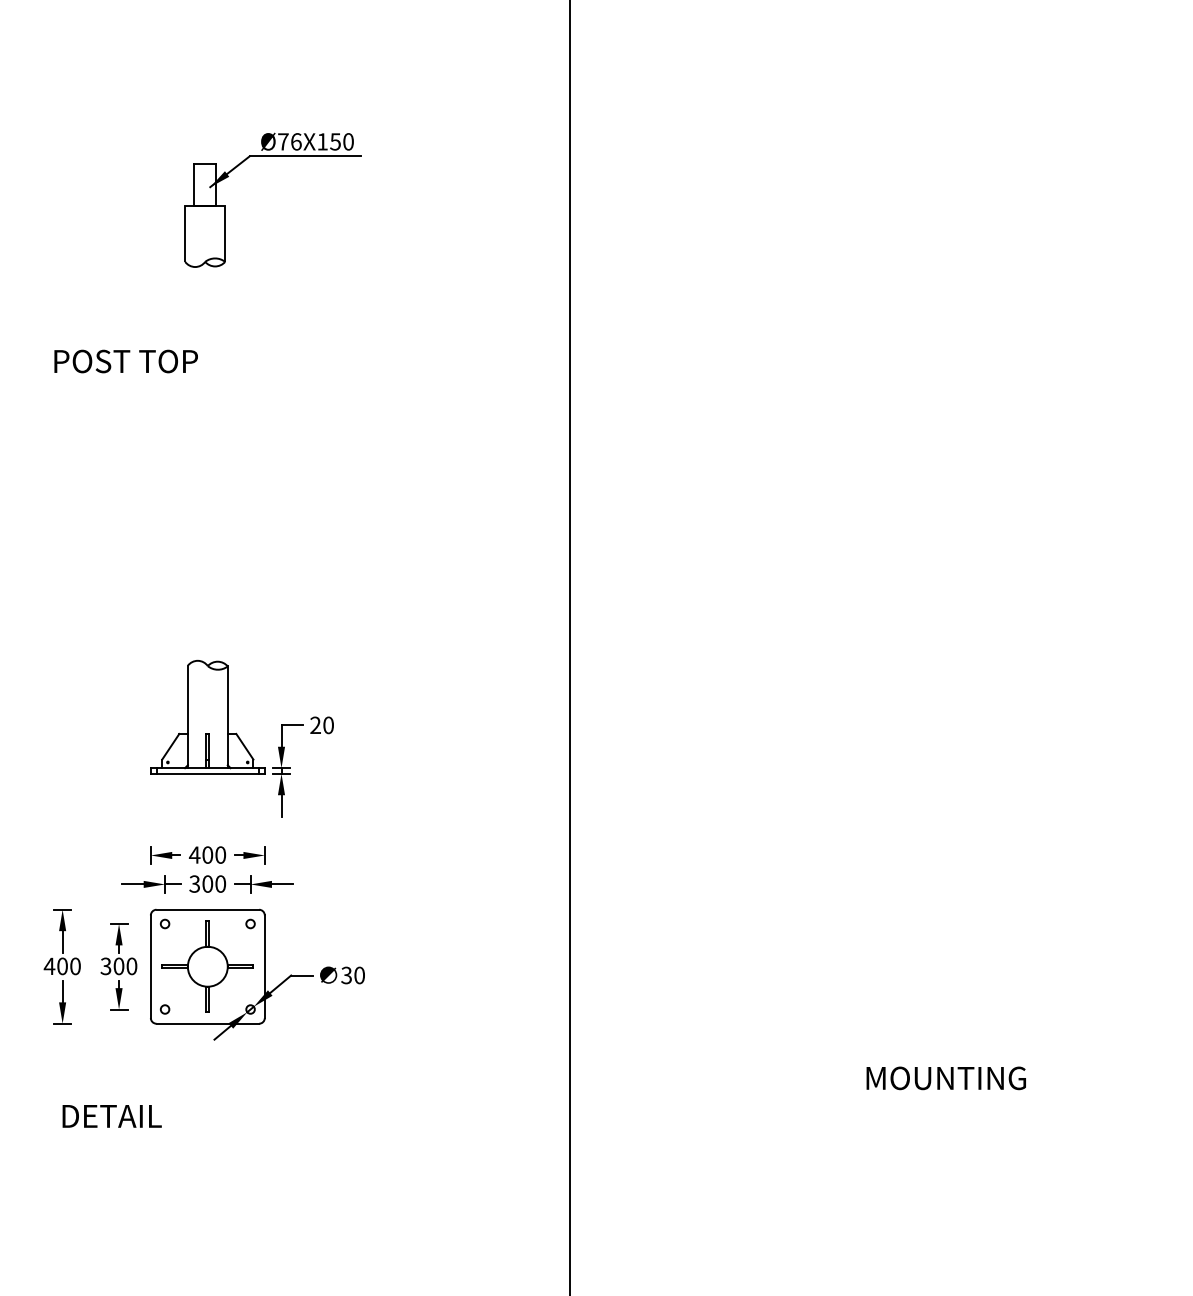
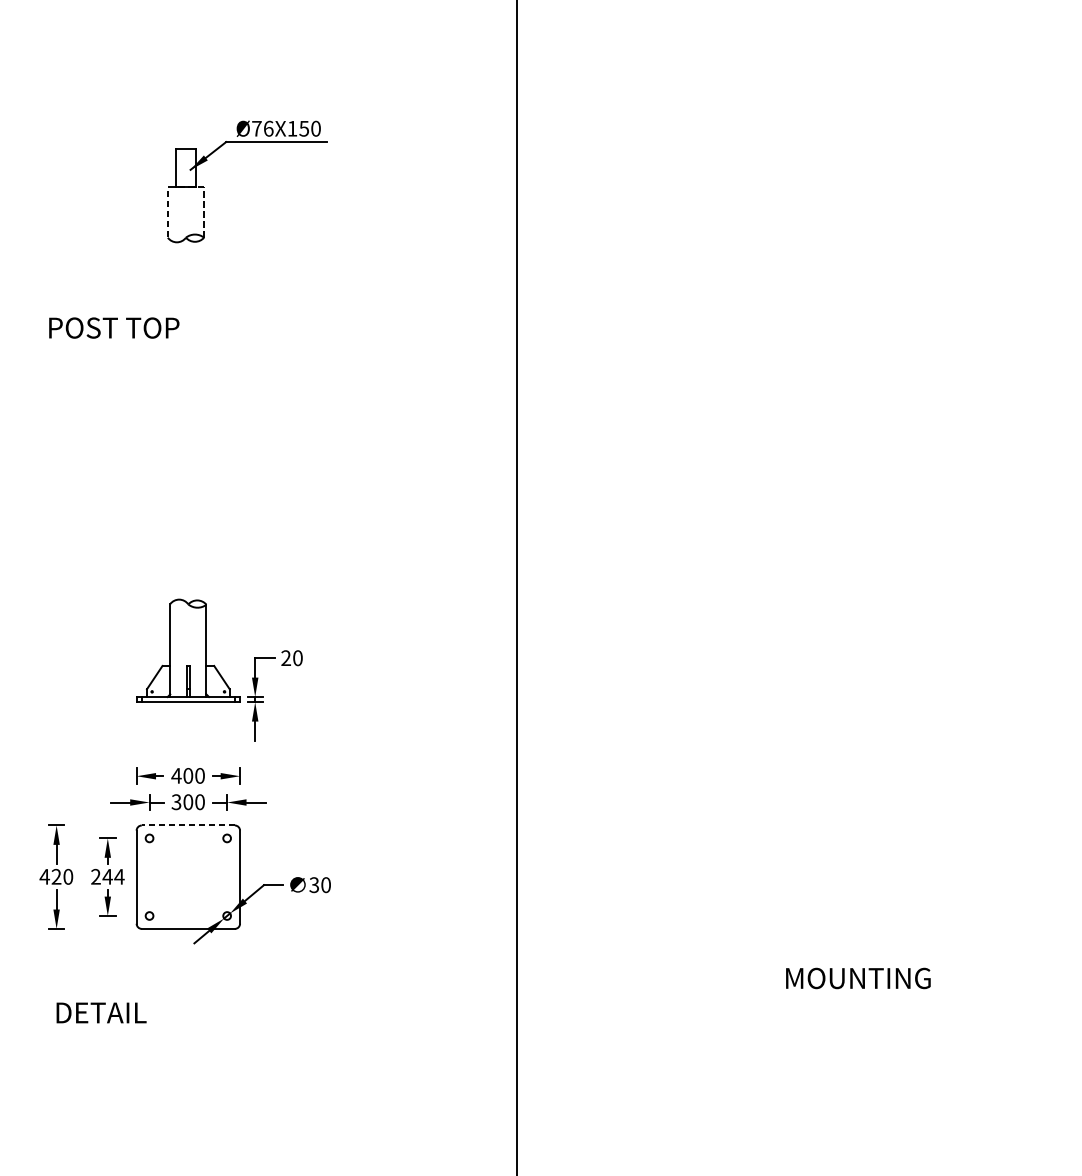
line: (205, 206) -> (186, 187), solid -> dashed
line: (207, 909) -> (188, 825), solid -> dashed
text: (62, 966) -> (56, 876), 400 -> 420
text: (118, 966) -> (107, 876), 300 -> 244
part: (207, 966) -> (188, 876), removed

